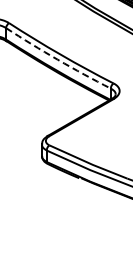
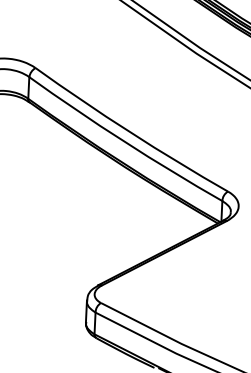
arc: (57, 59) -> (123, 141), dashed -> solid

